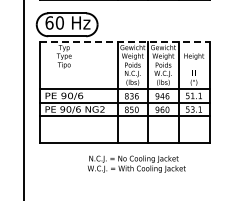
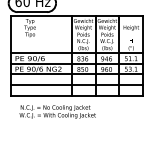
line: (124, 41) -> (77, 16), dashed -> solid
line: (124, 129) -> (77, 84), added
text: (136, 163) -> (57, 111), moved

